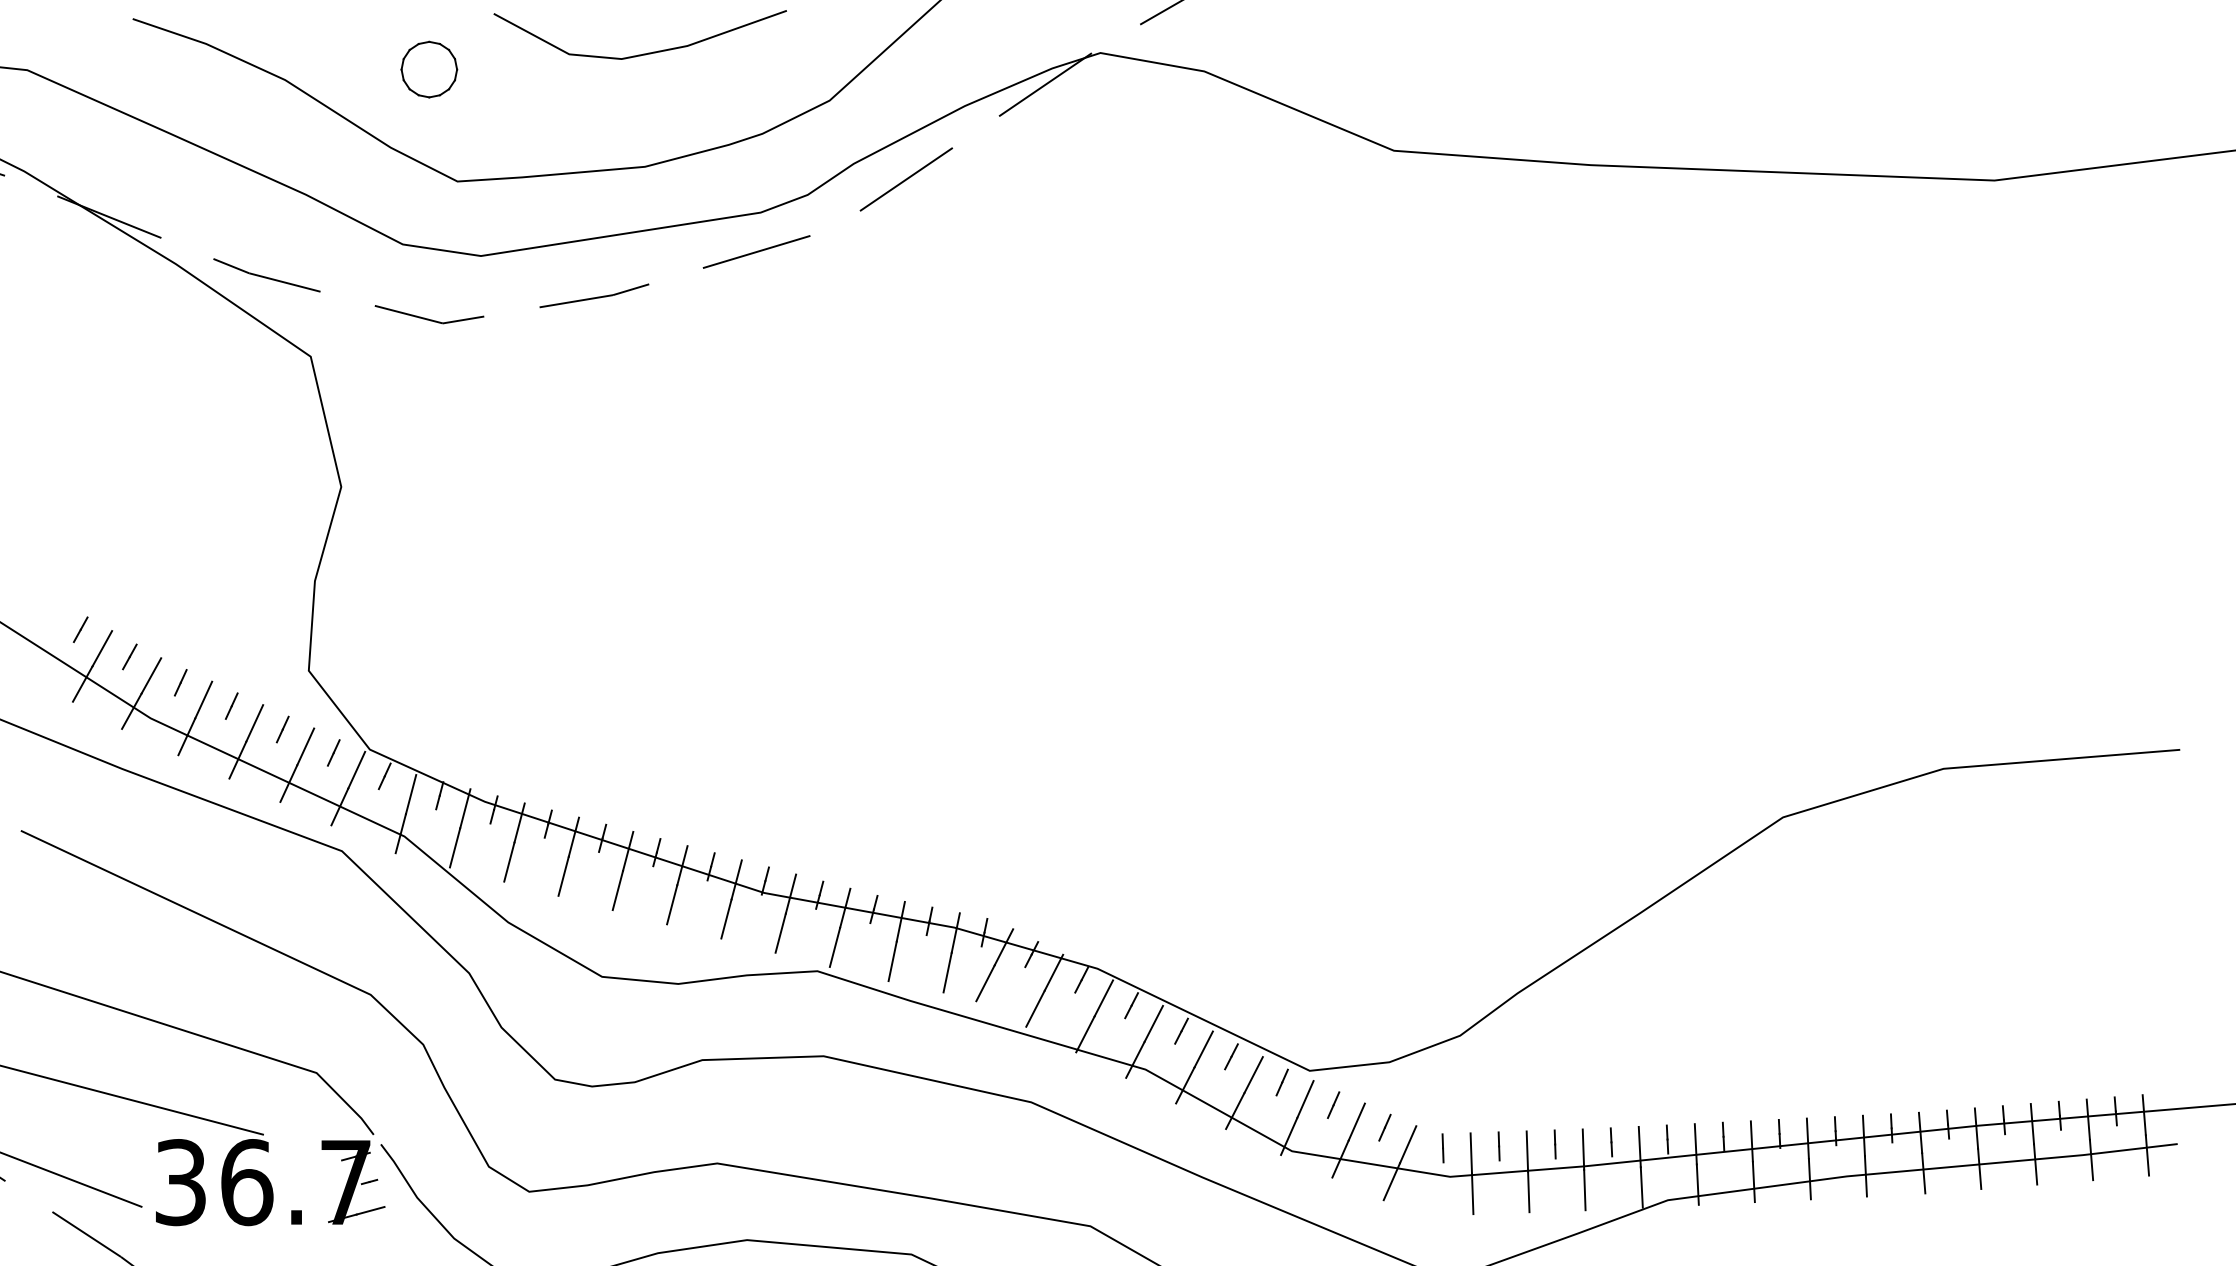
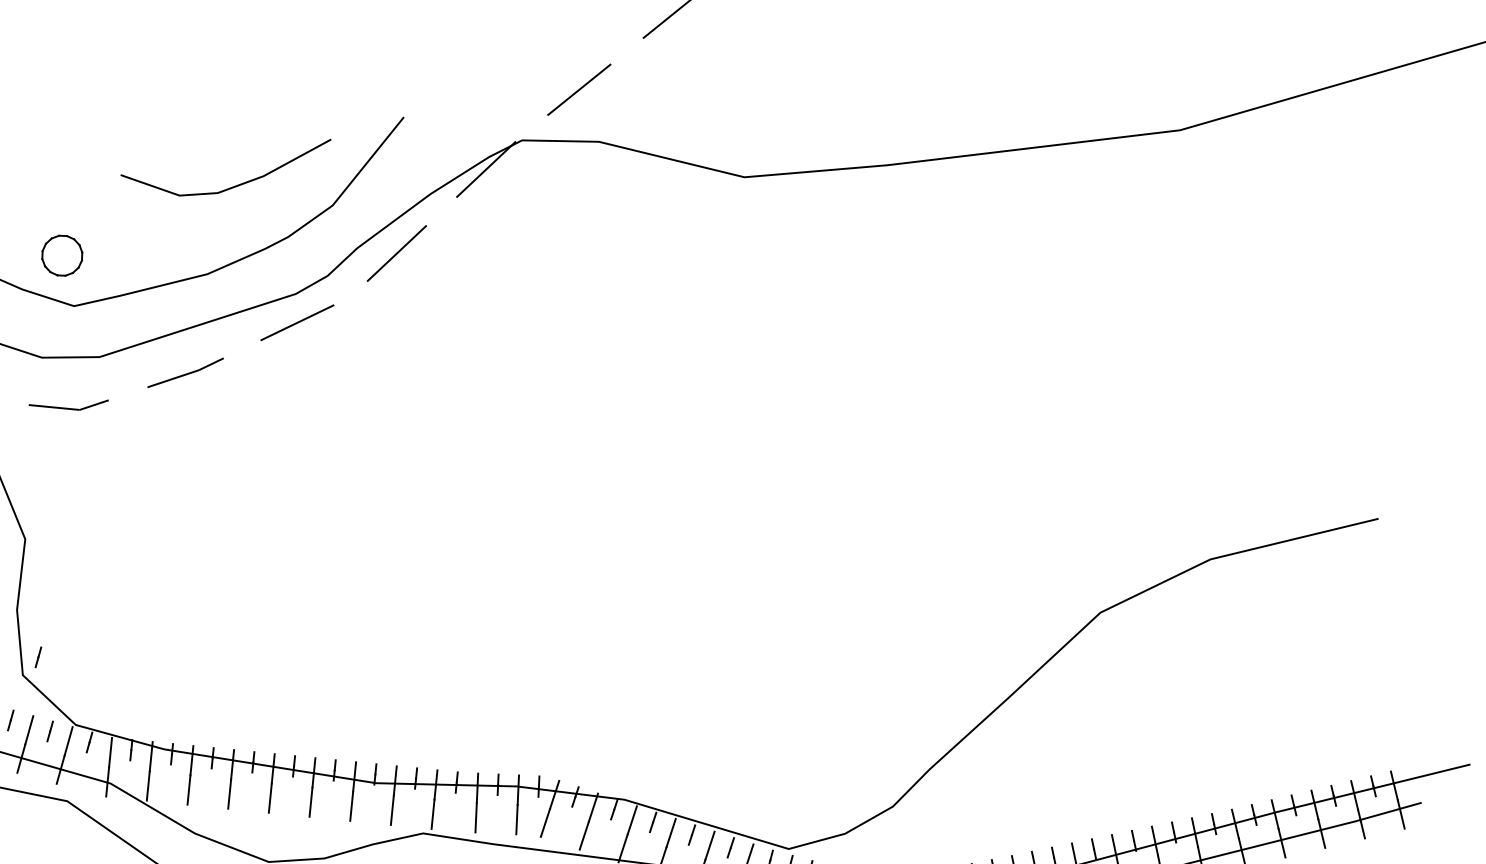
line: (643, 53) -> (232, 186), moved
part: (429, 69) -> (62, 255), moved
line: (333, 649) -> (38, 657), added

